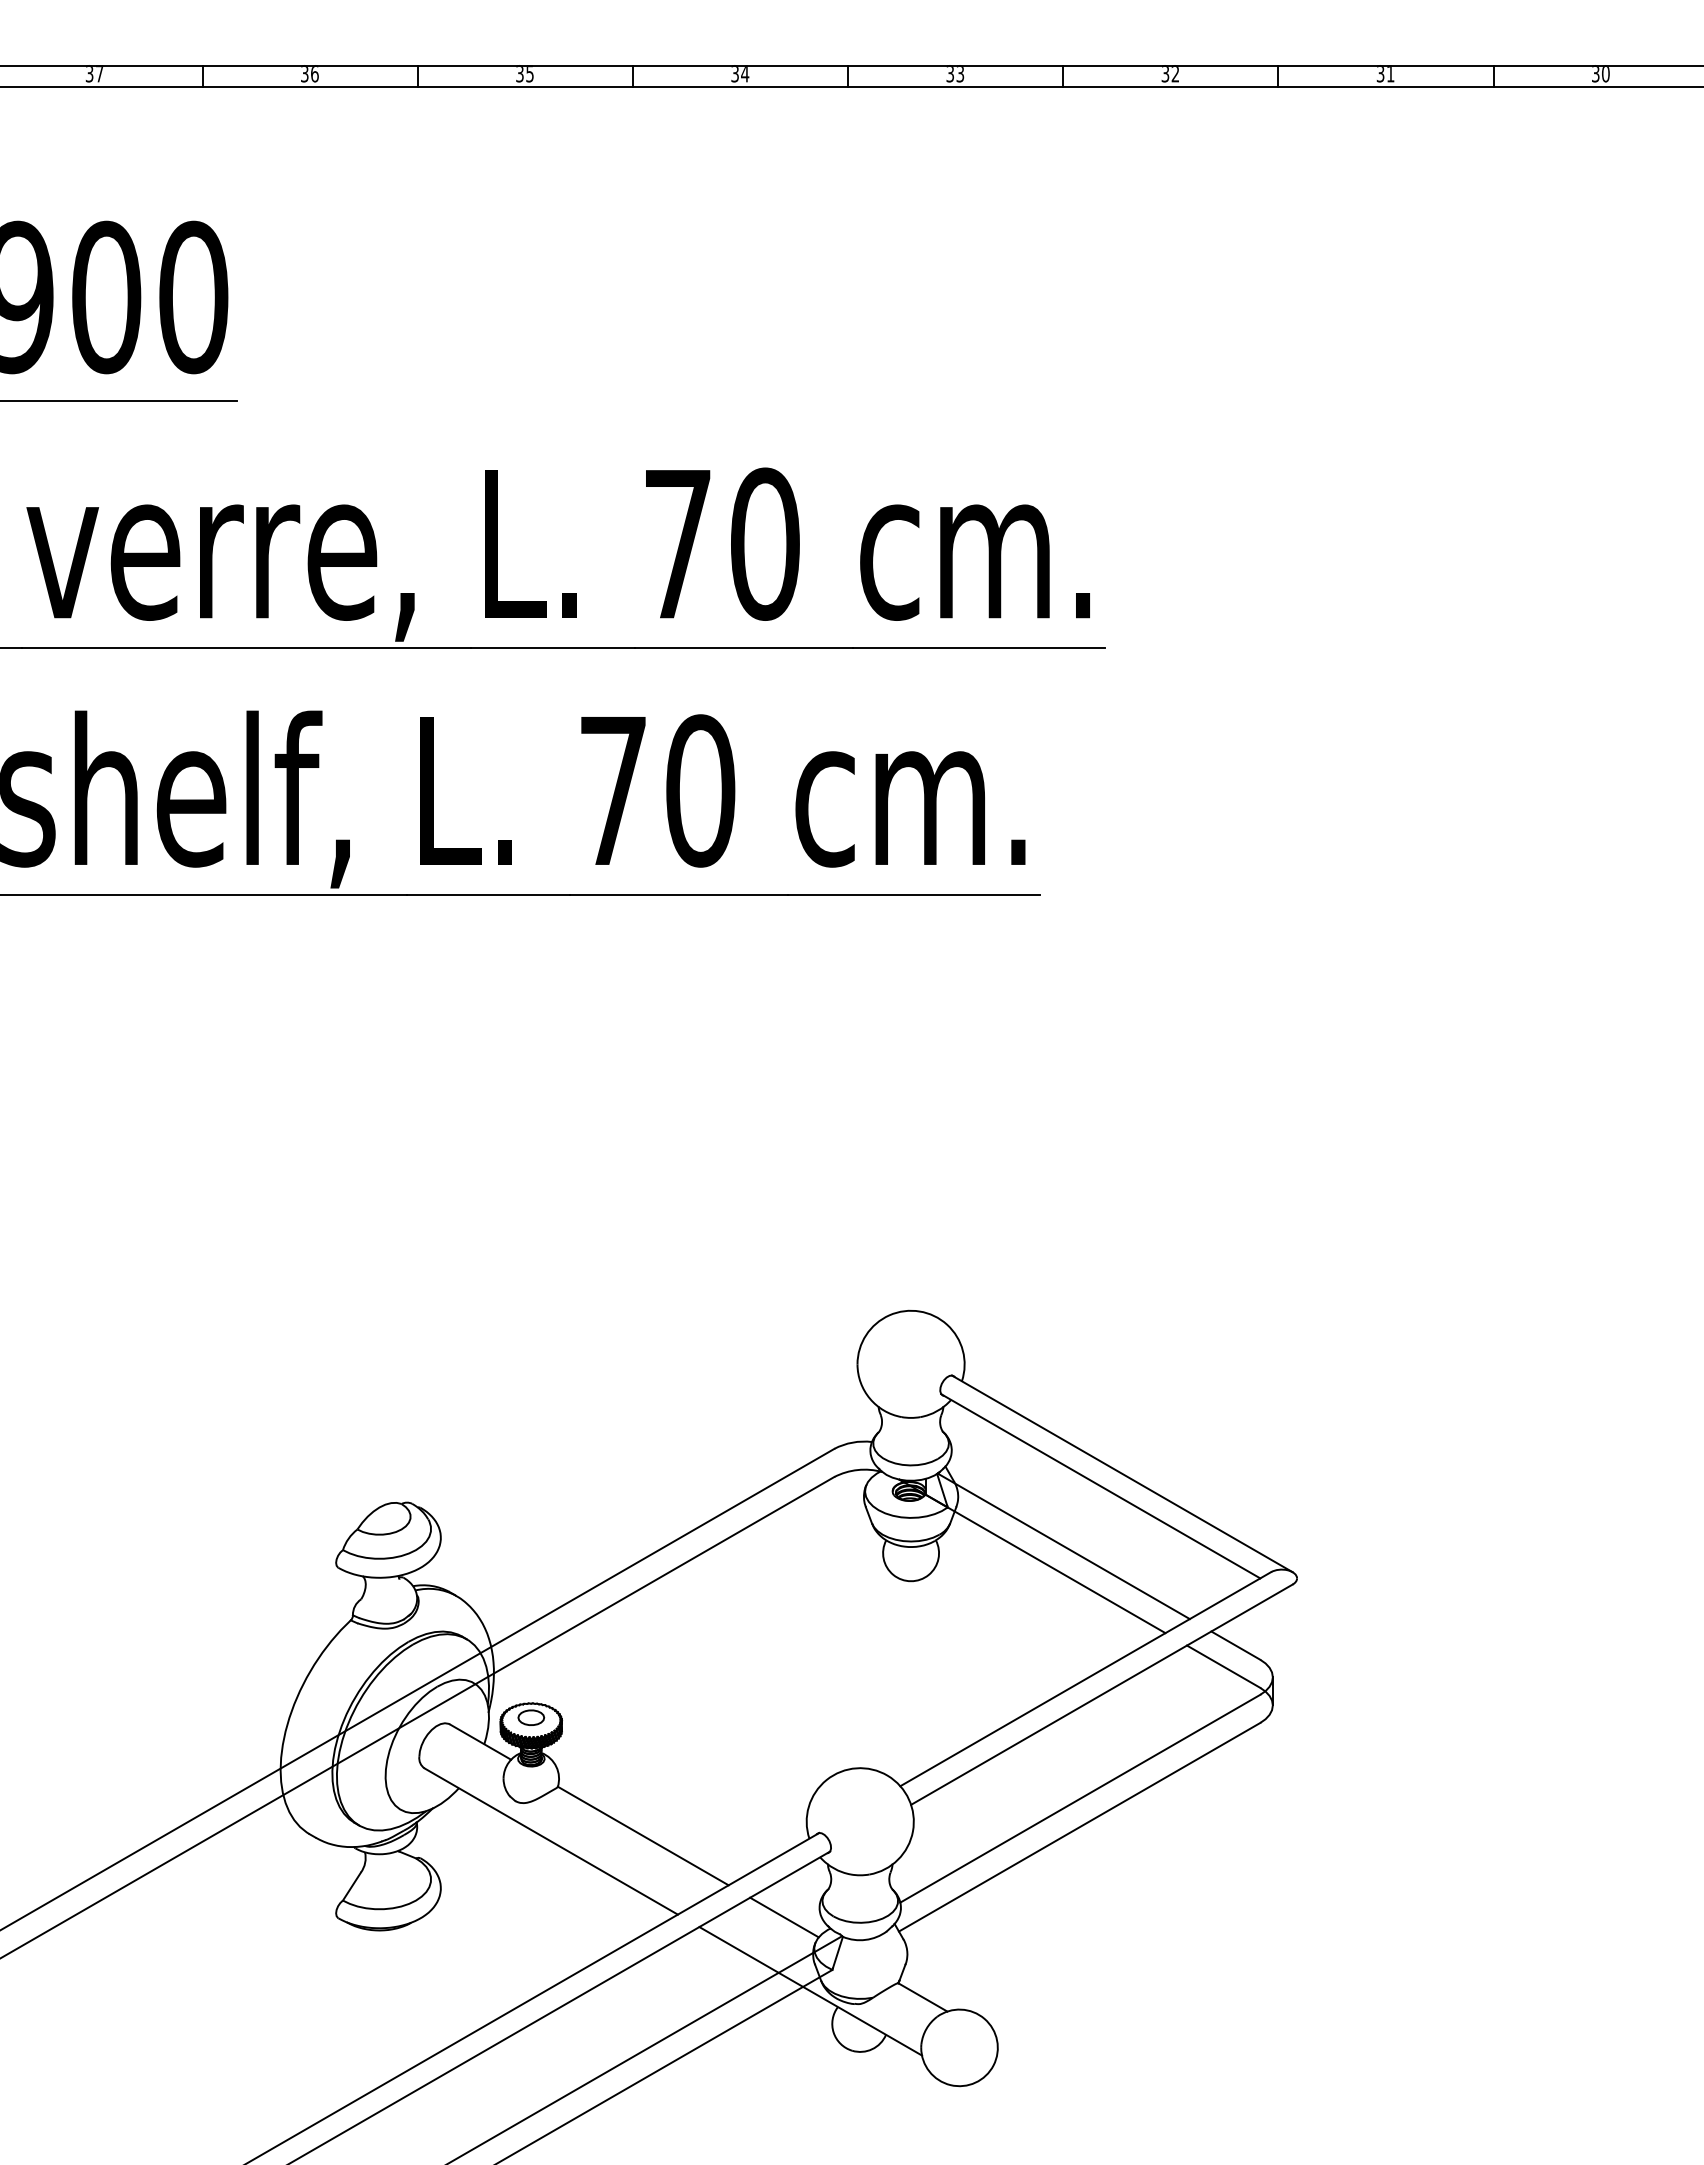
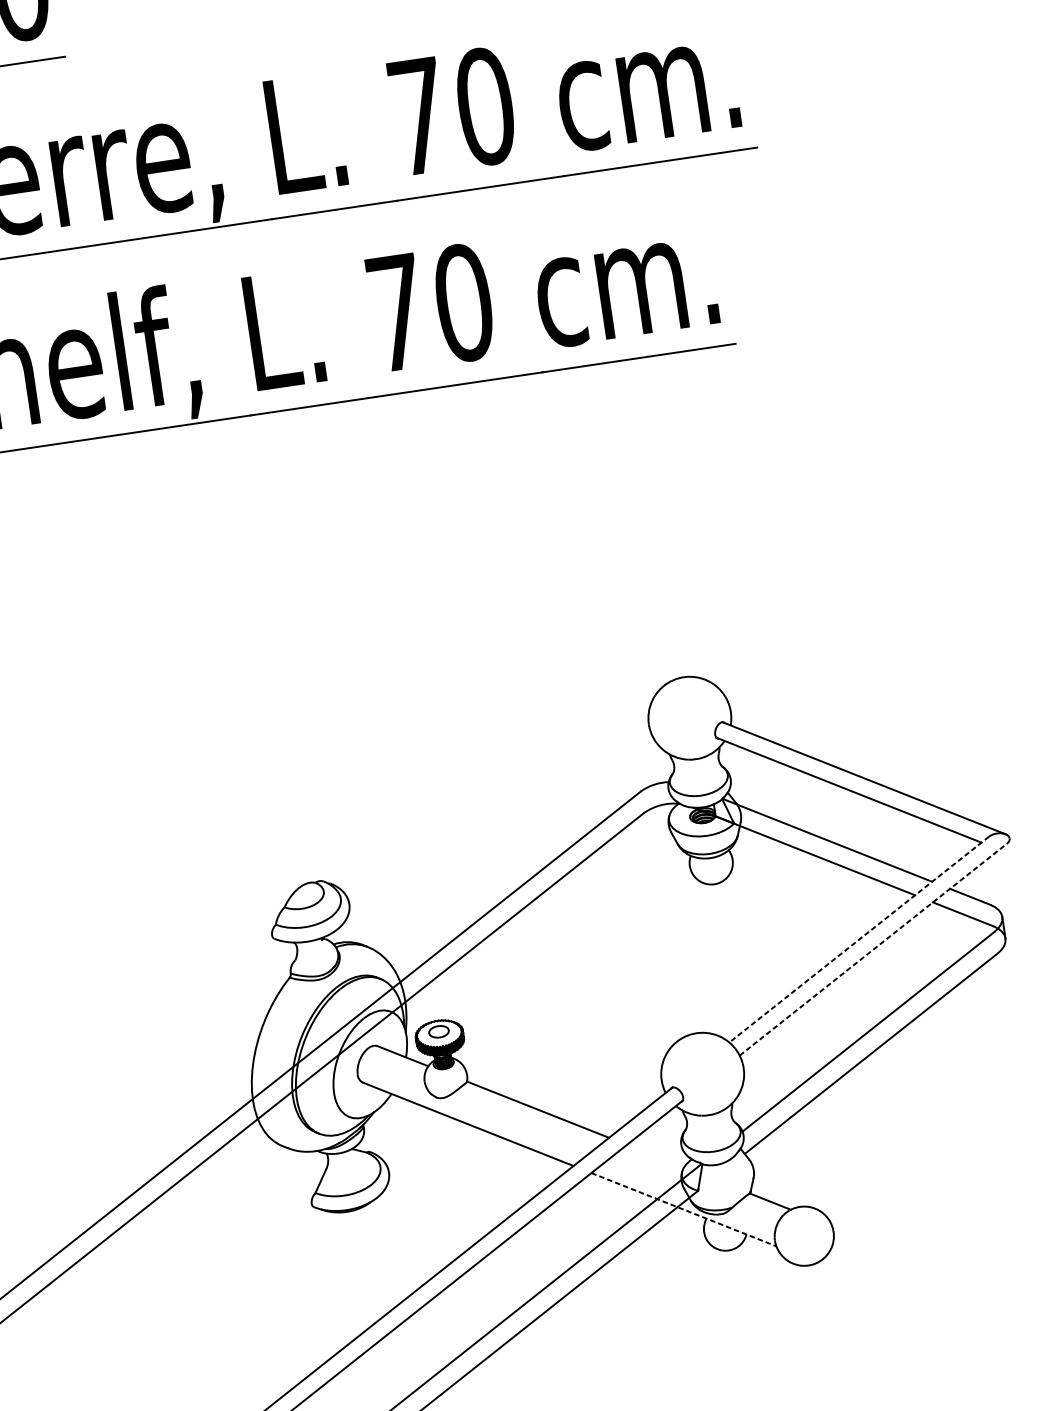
line: (1085, 1679) -> (859, 939), solid -> dashed
line: (1102, 1694) -> (873, 949), solid -> dashed
line: (784, 1917) -> (655, 1156), removed
line: (810, 1991) -> (683, 1209), solid -> dashed

